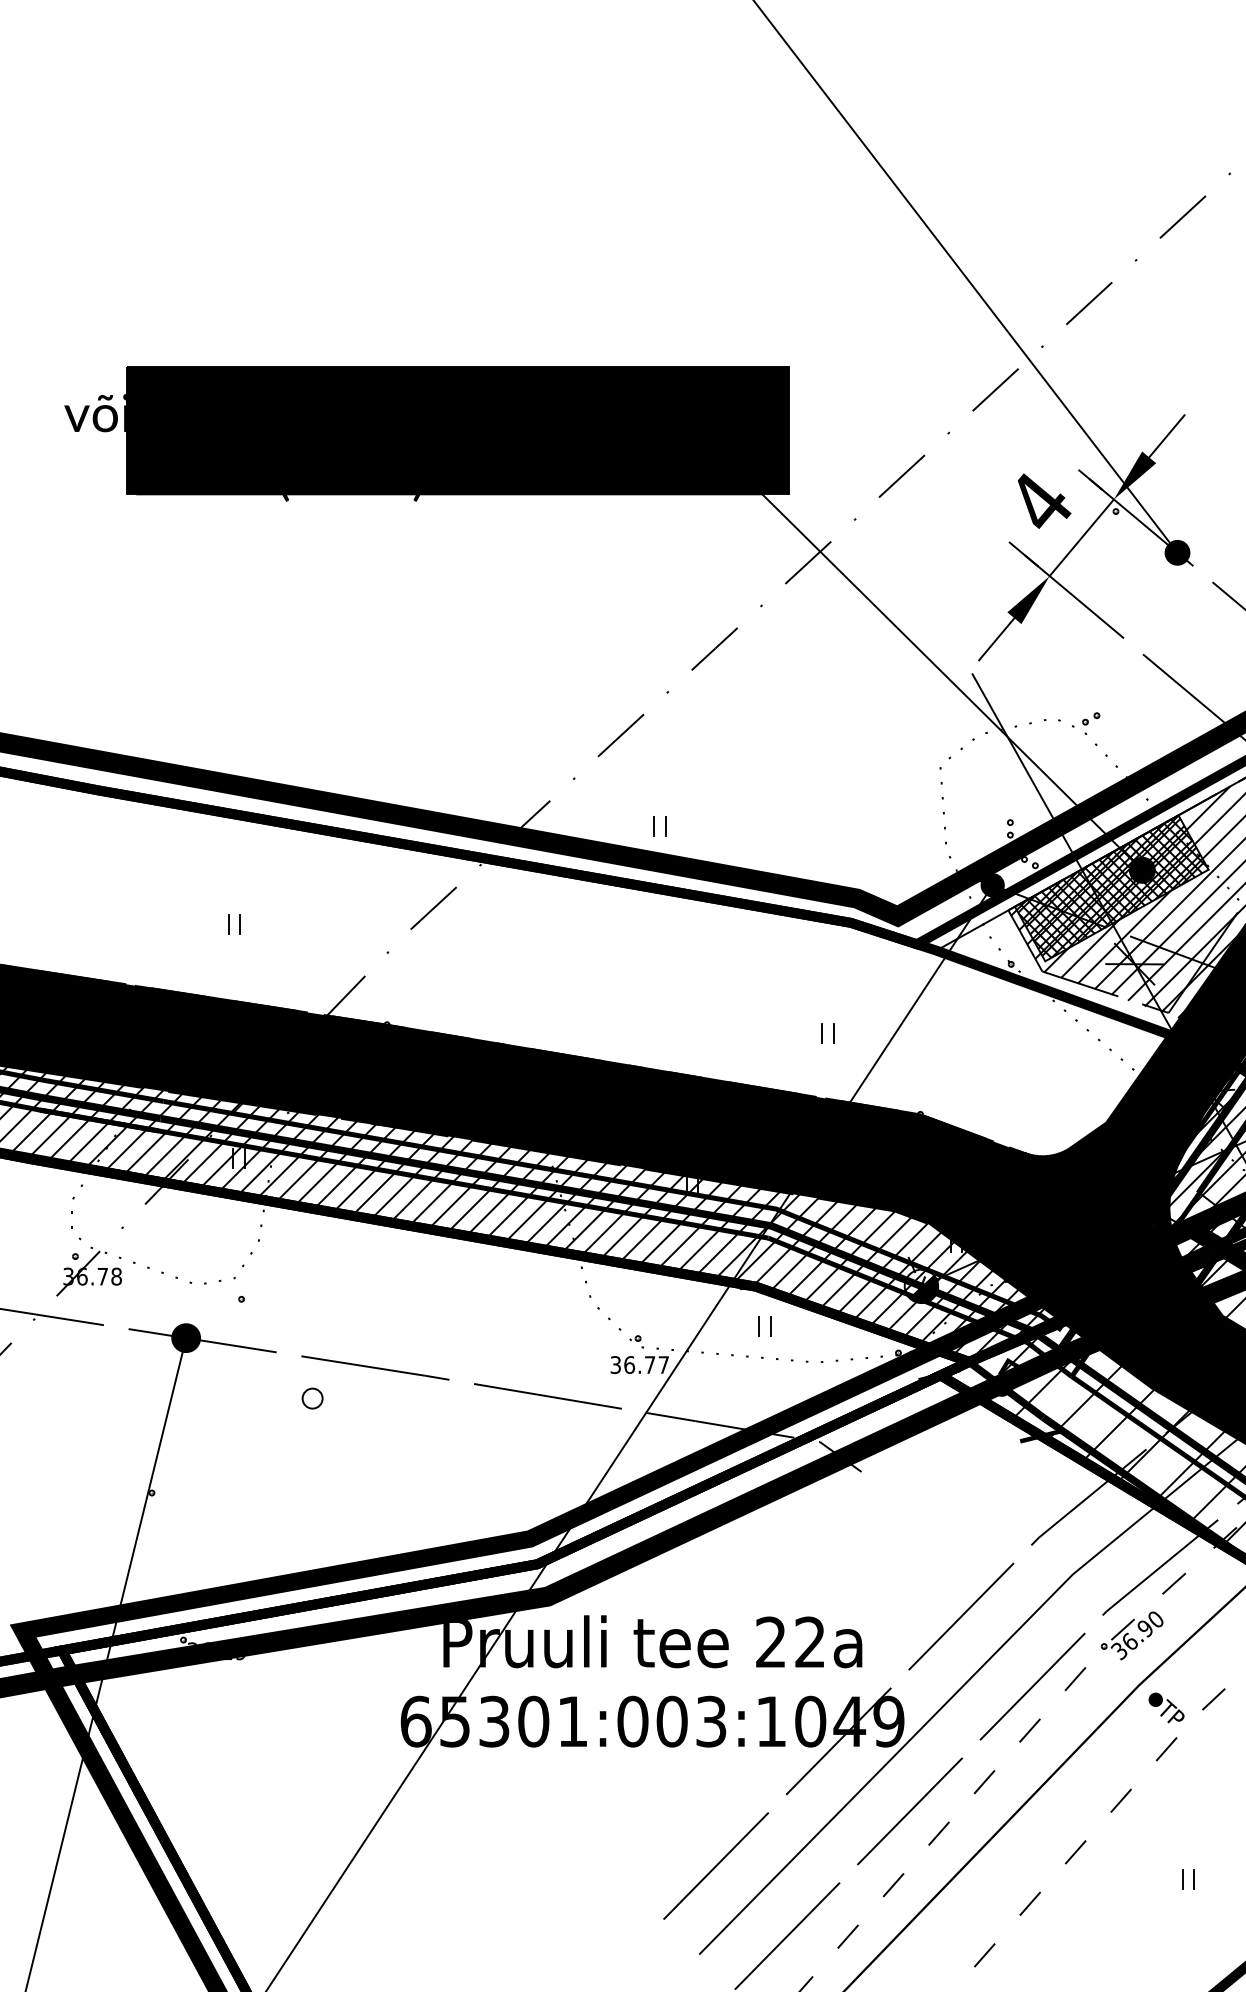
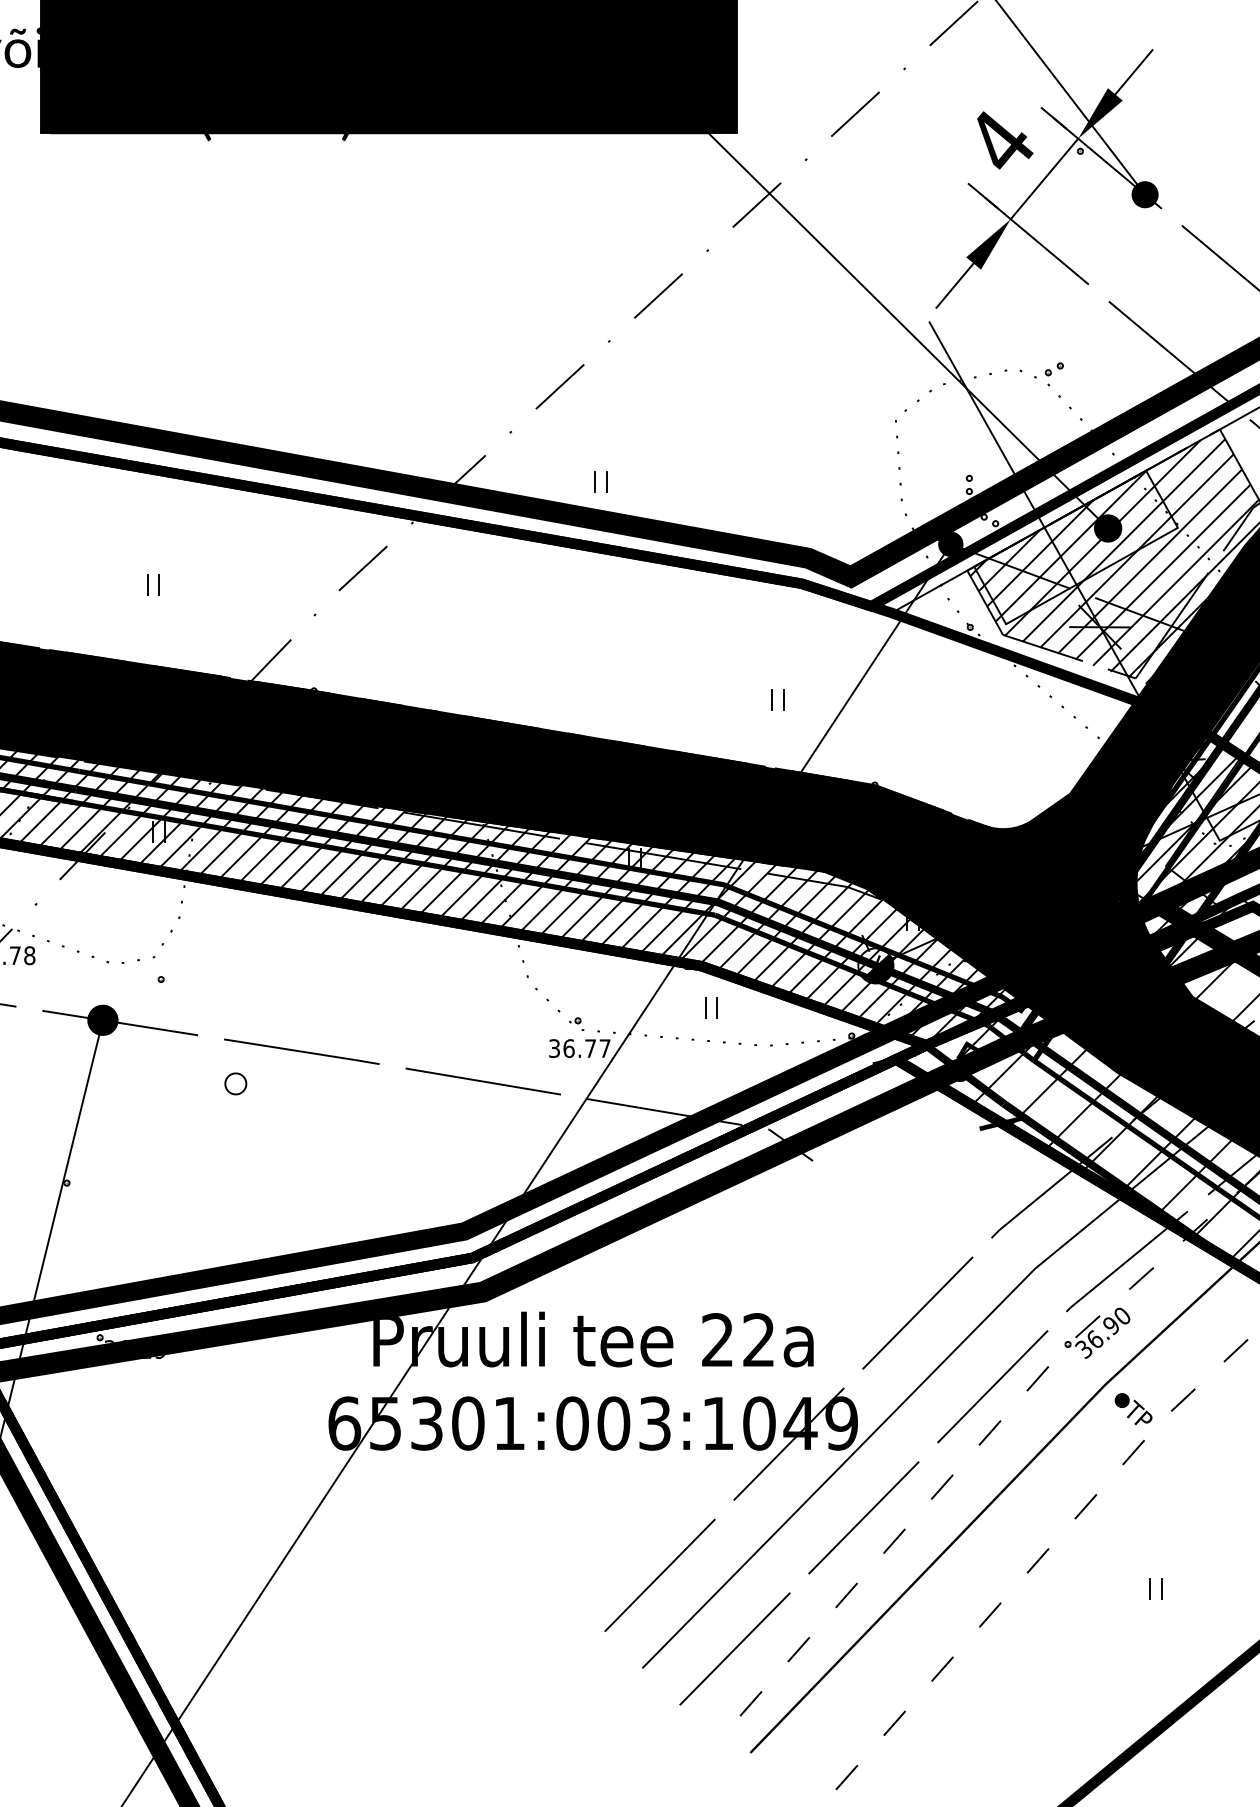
hatch: (1113, 886) -> (1077, 545), removed
fill: (648, 1173) -> (588, 847), removed

